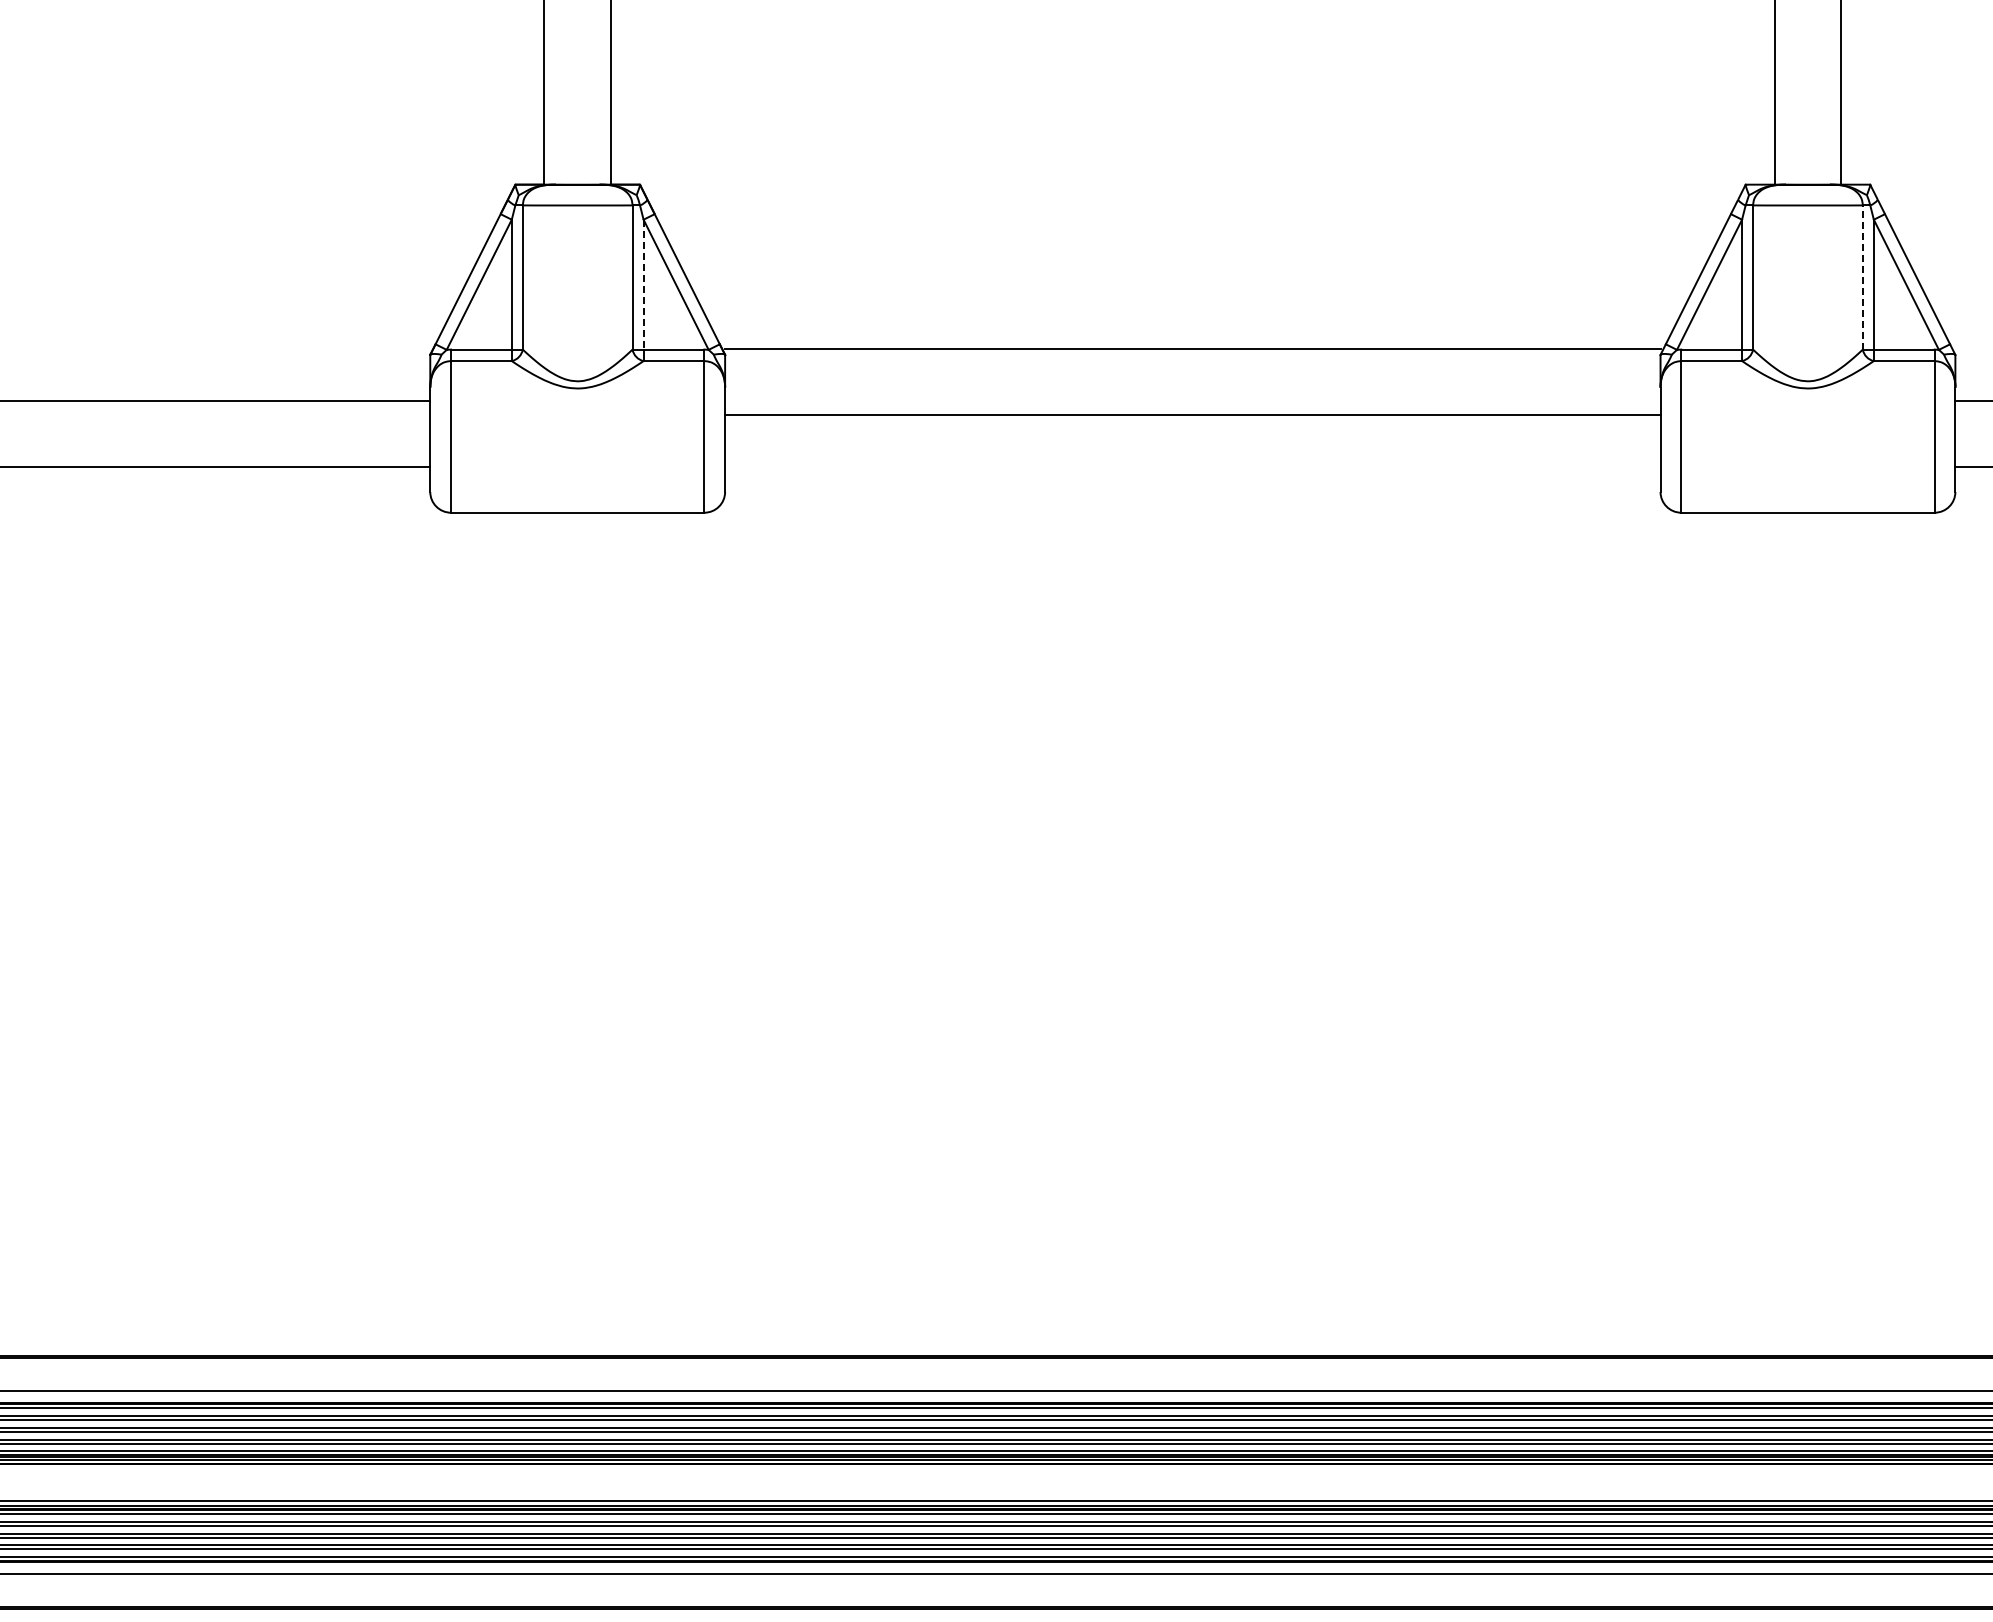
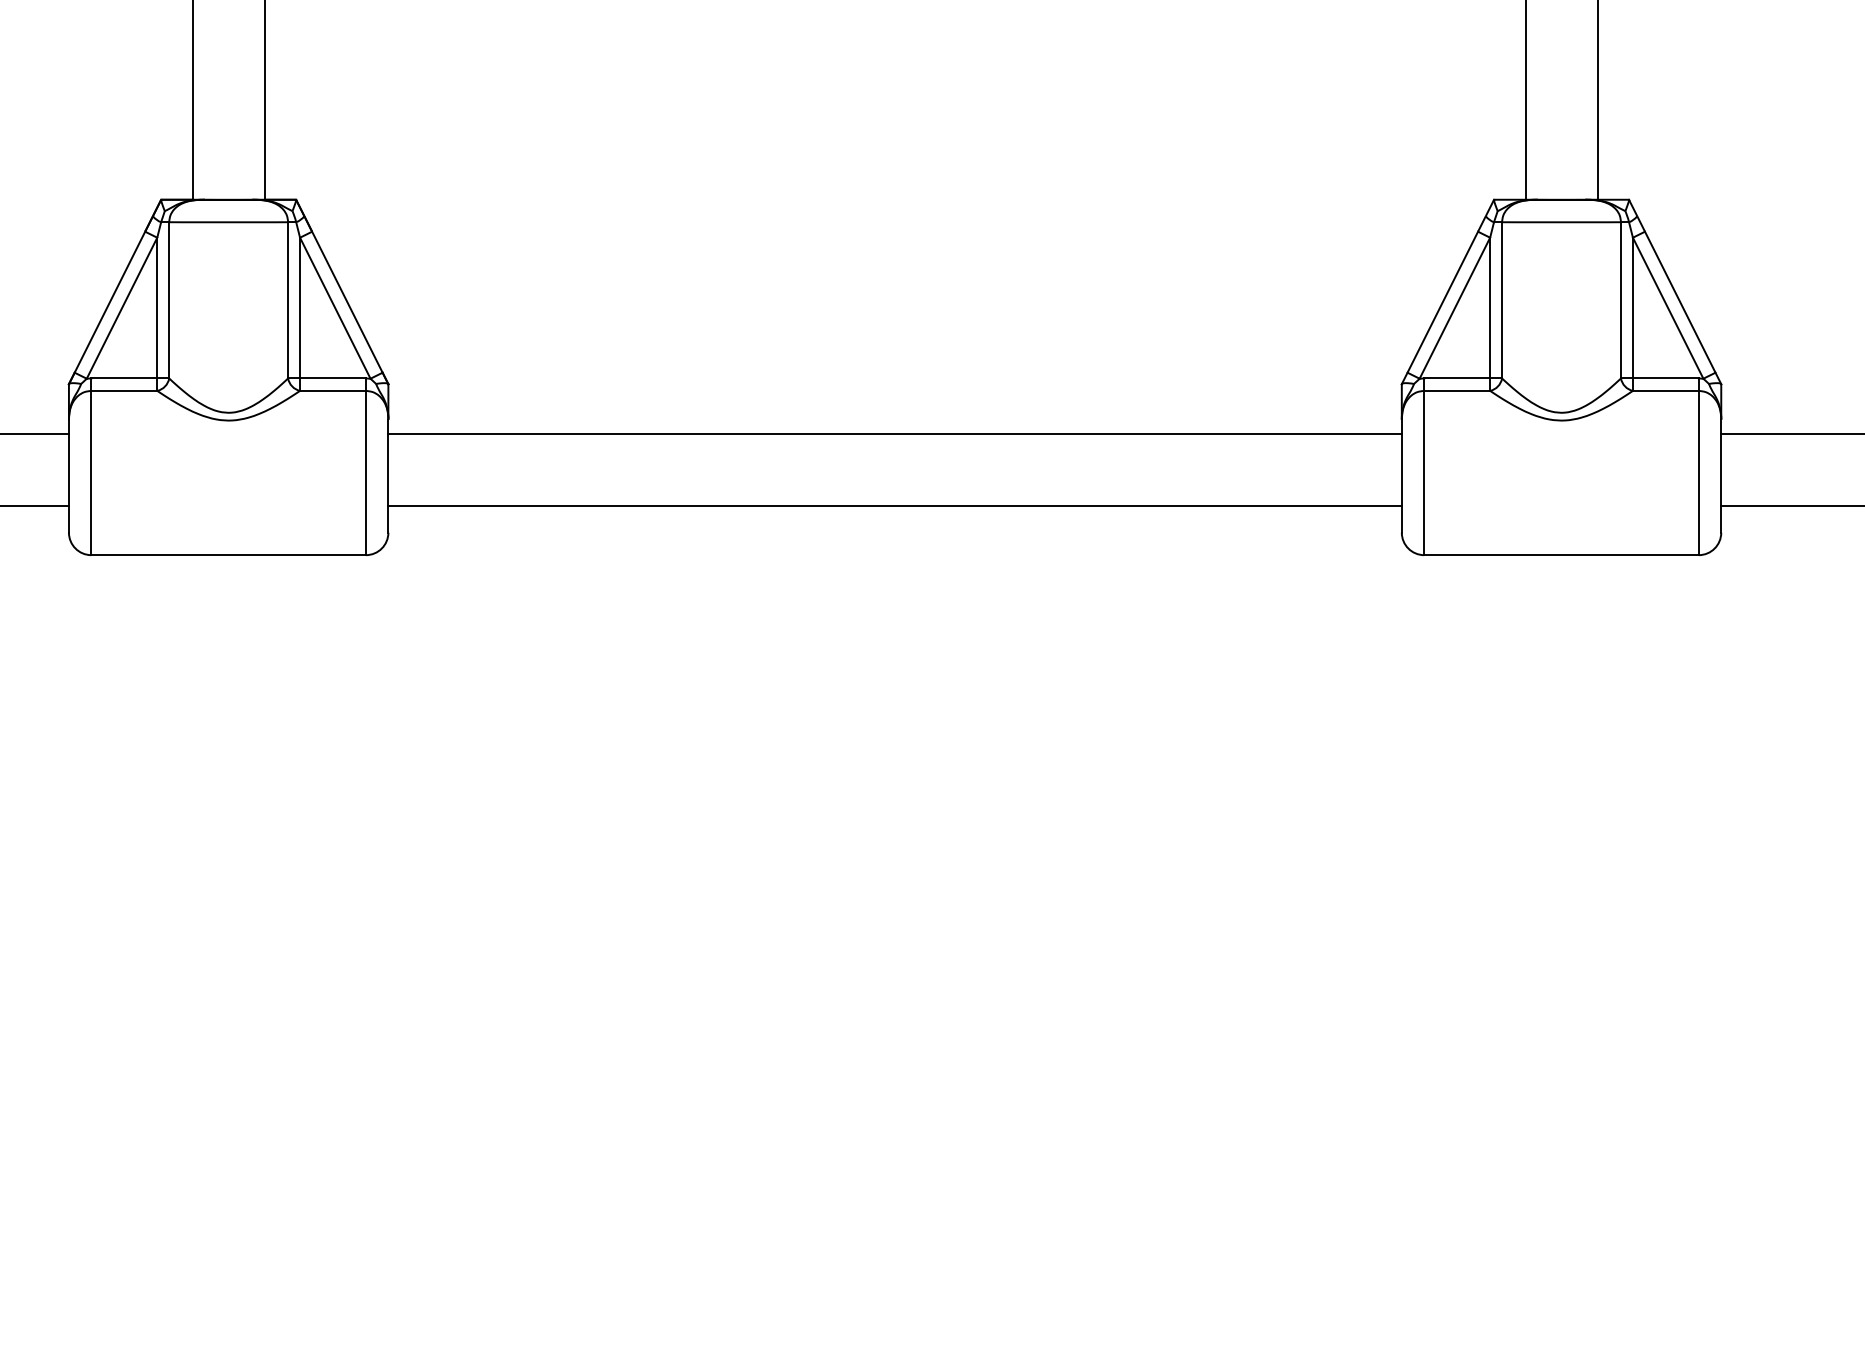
line: (1862, 277) -> (1620, 300), dashed -> solid
line: (643, 284) -> (299, 307), dashed -> solid
line: (1192, 348) -> (894, 433), moved
line: (1192, 415) -> (894, 506), moved

